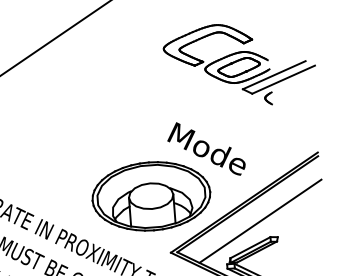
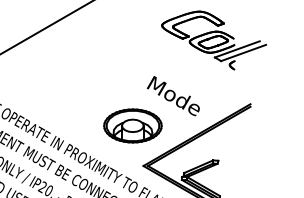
part: (239, 65) -> (213, 40), moved
part: (150, 195) -> (132, 125), size x0.7
line: (259, 220) -> (206, 148), removed

